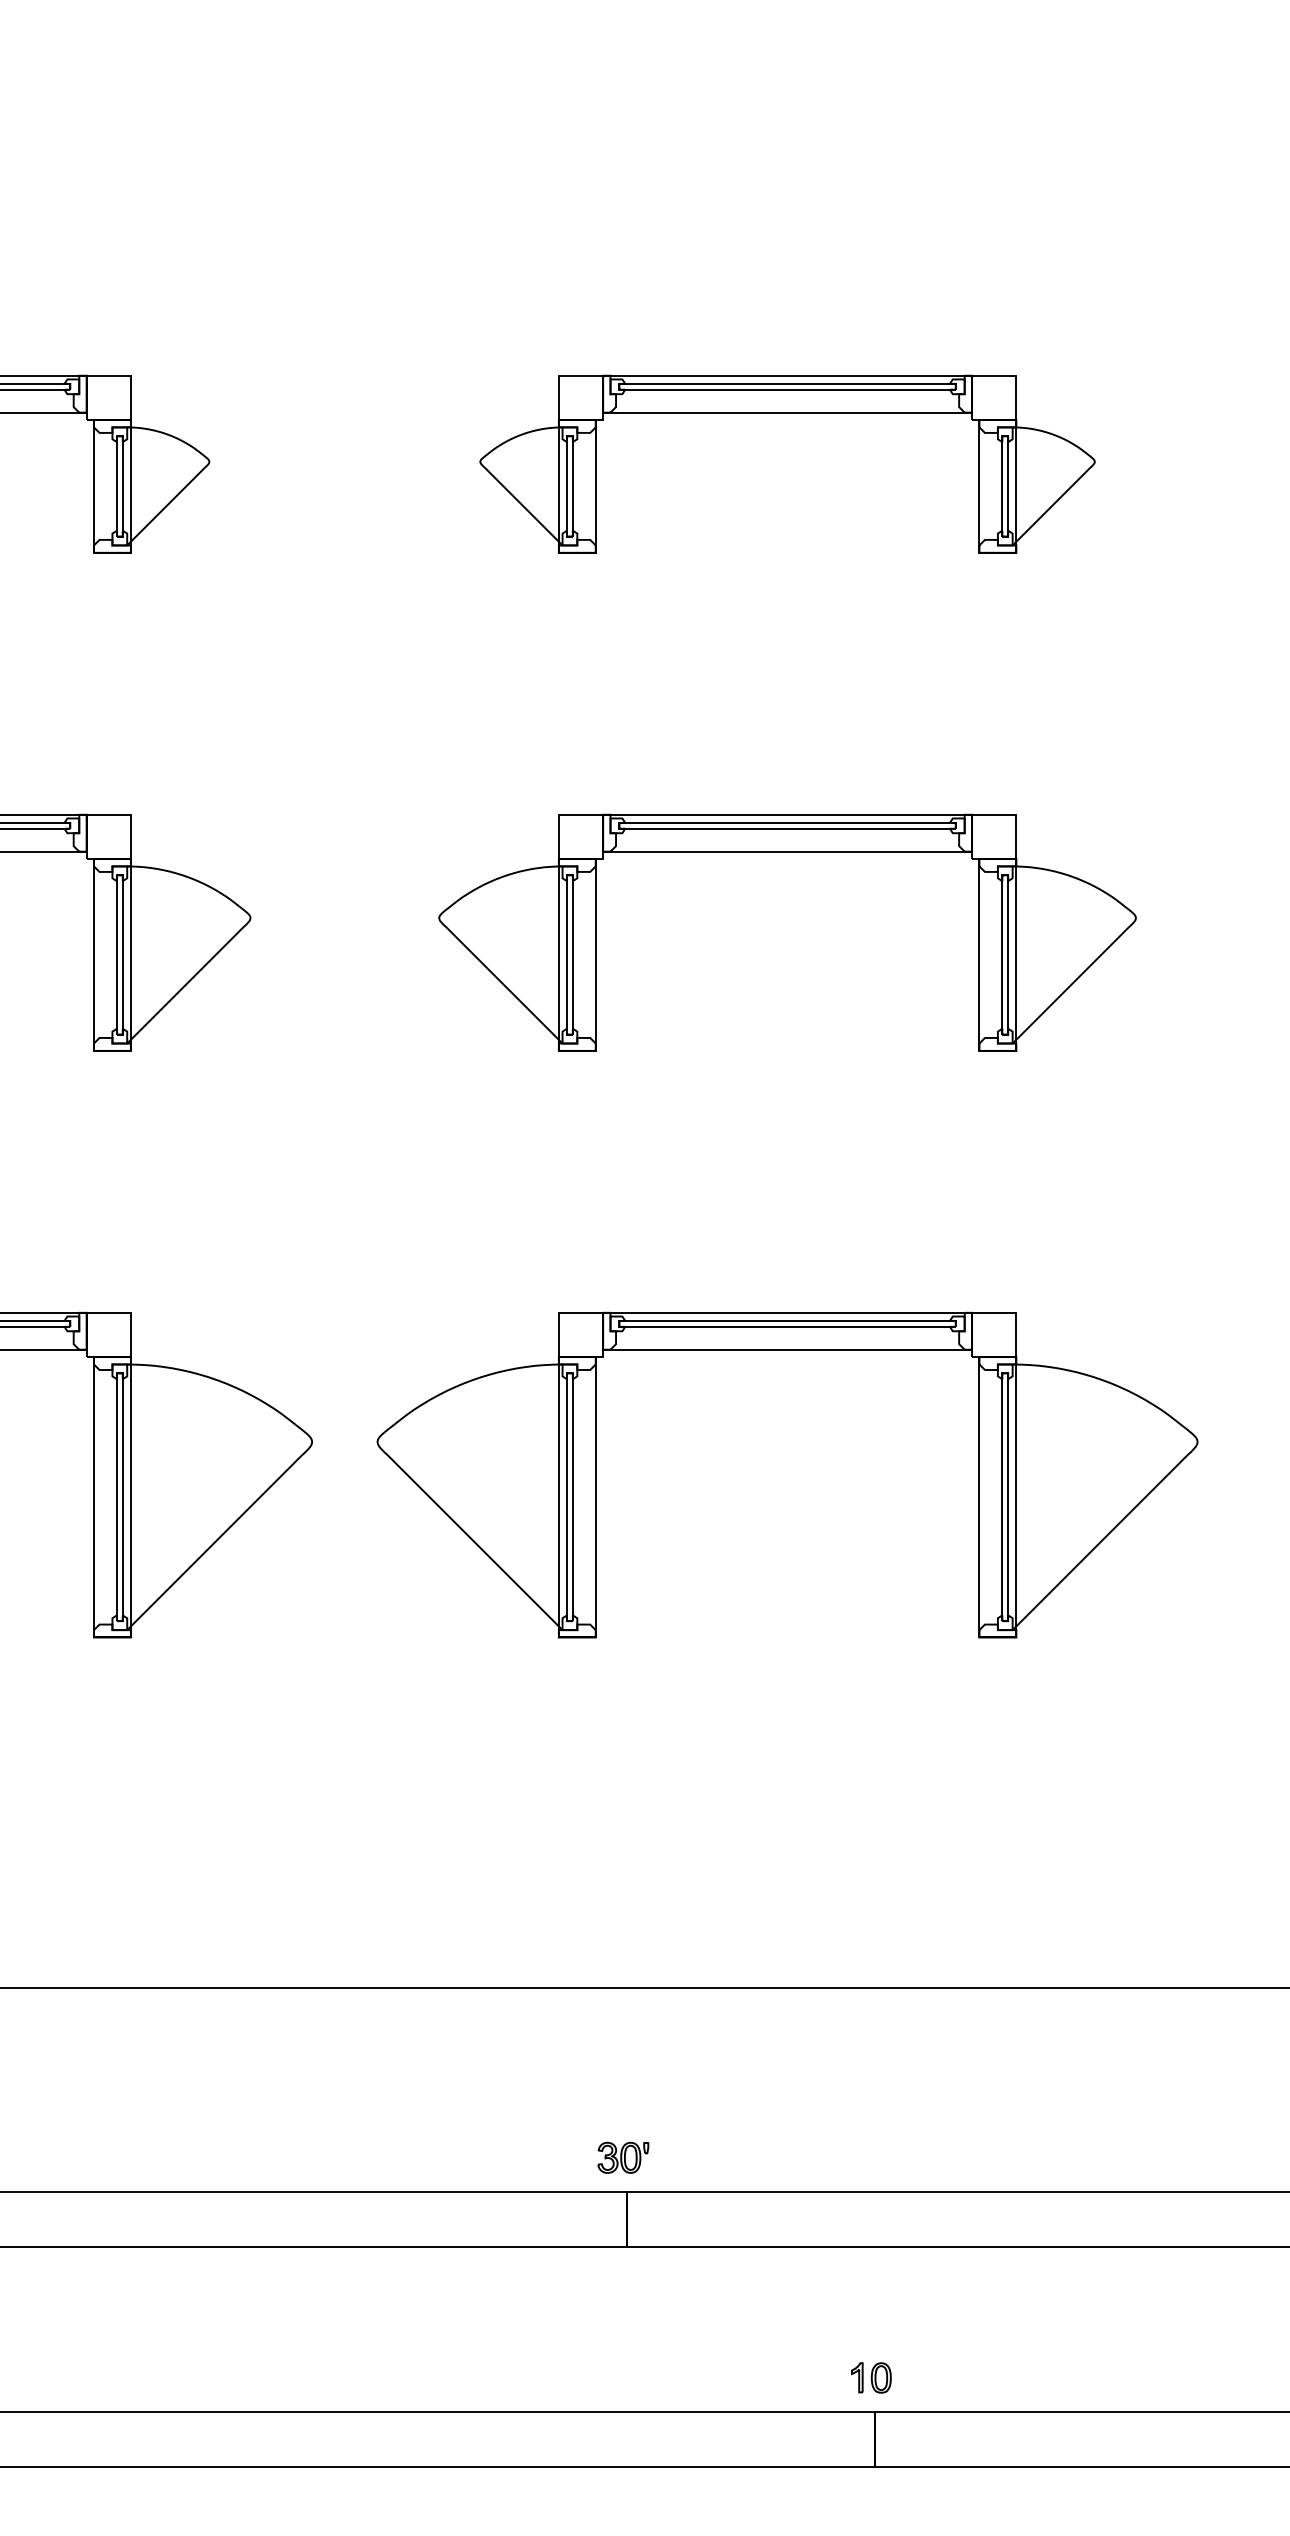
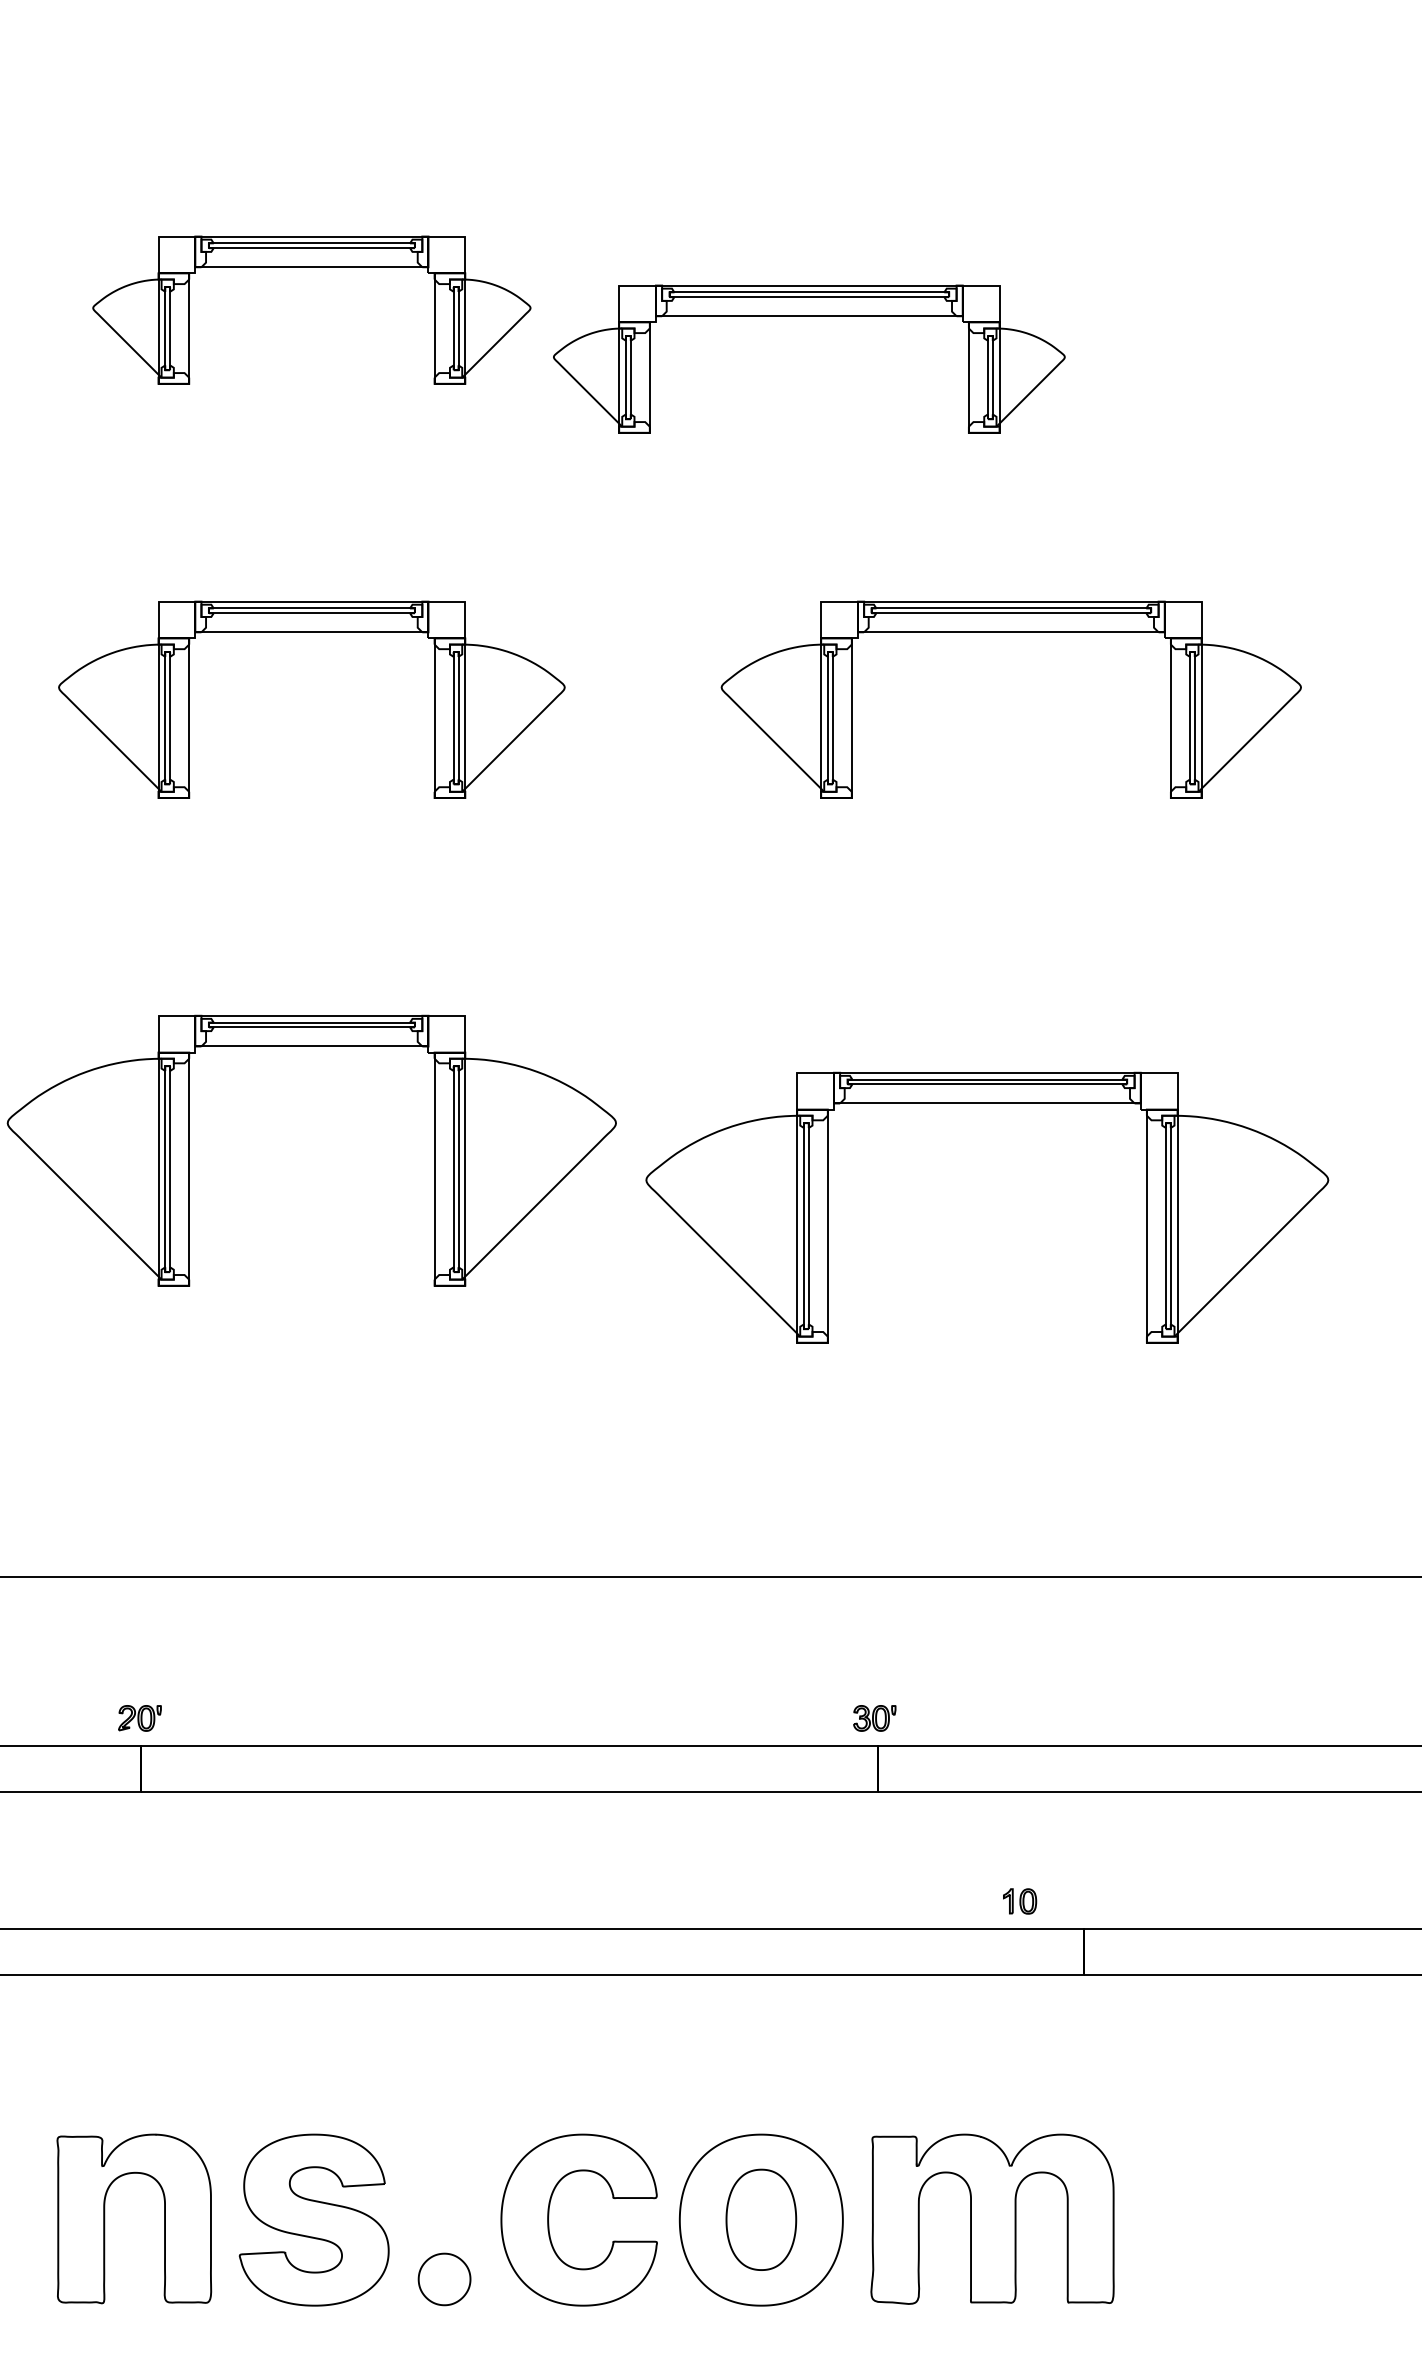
part: (787, 412) -> (809, 316), moved
part: (787, 1349) -> (987, 1103), moved
part: (871, 2377) -> (1020, 1901), moved

